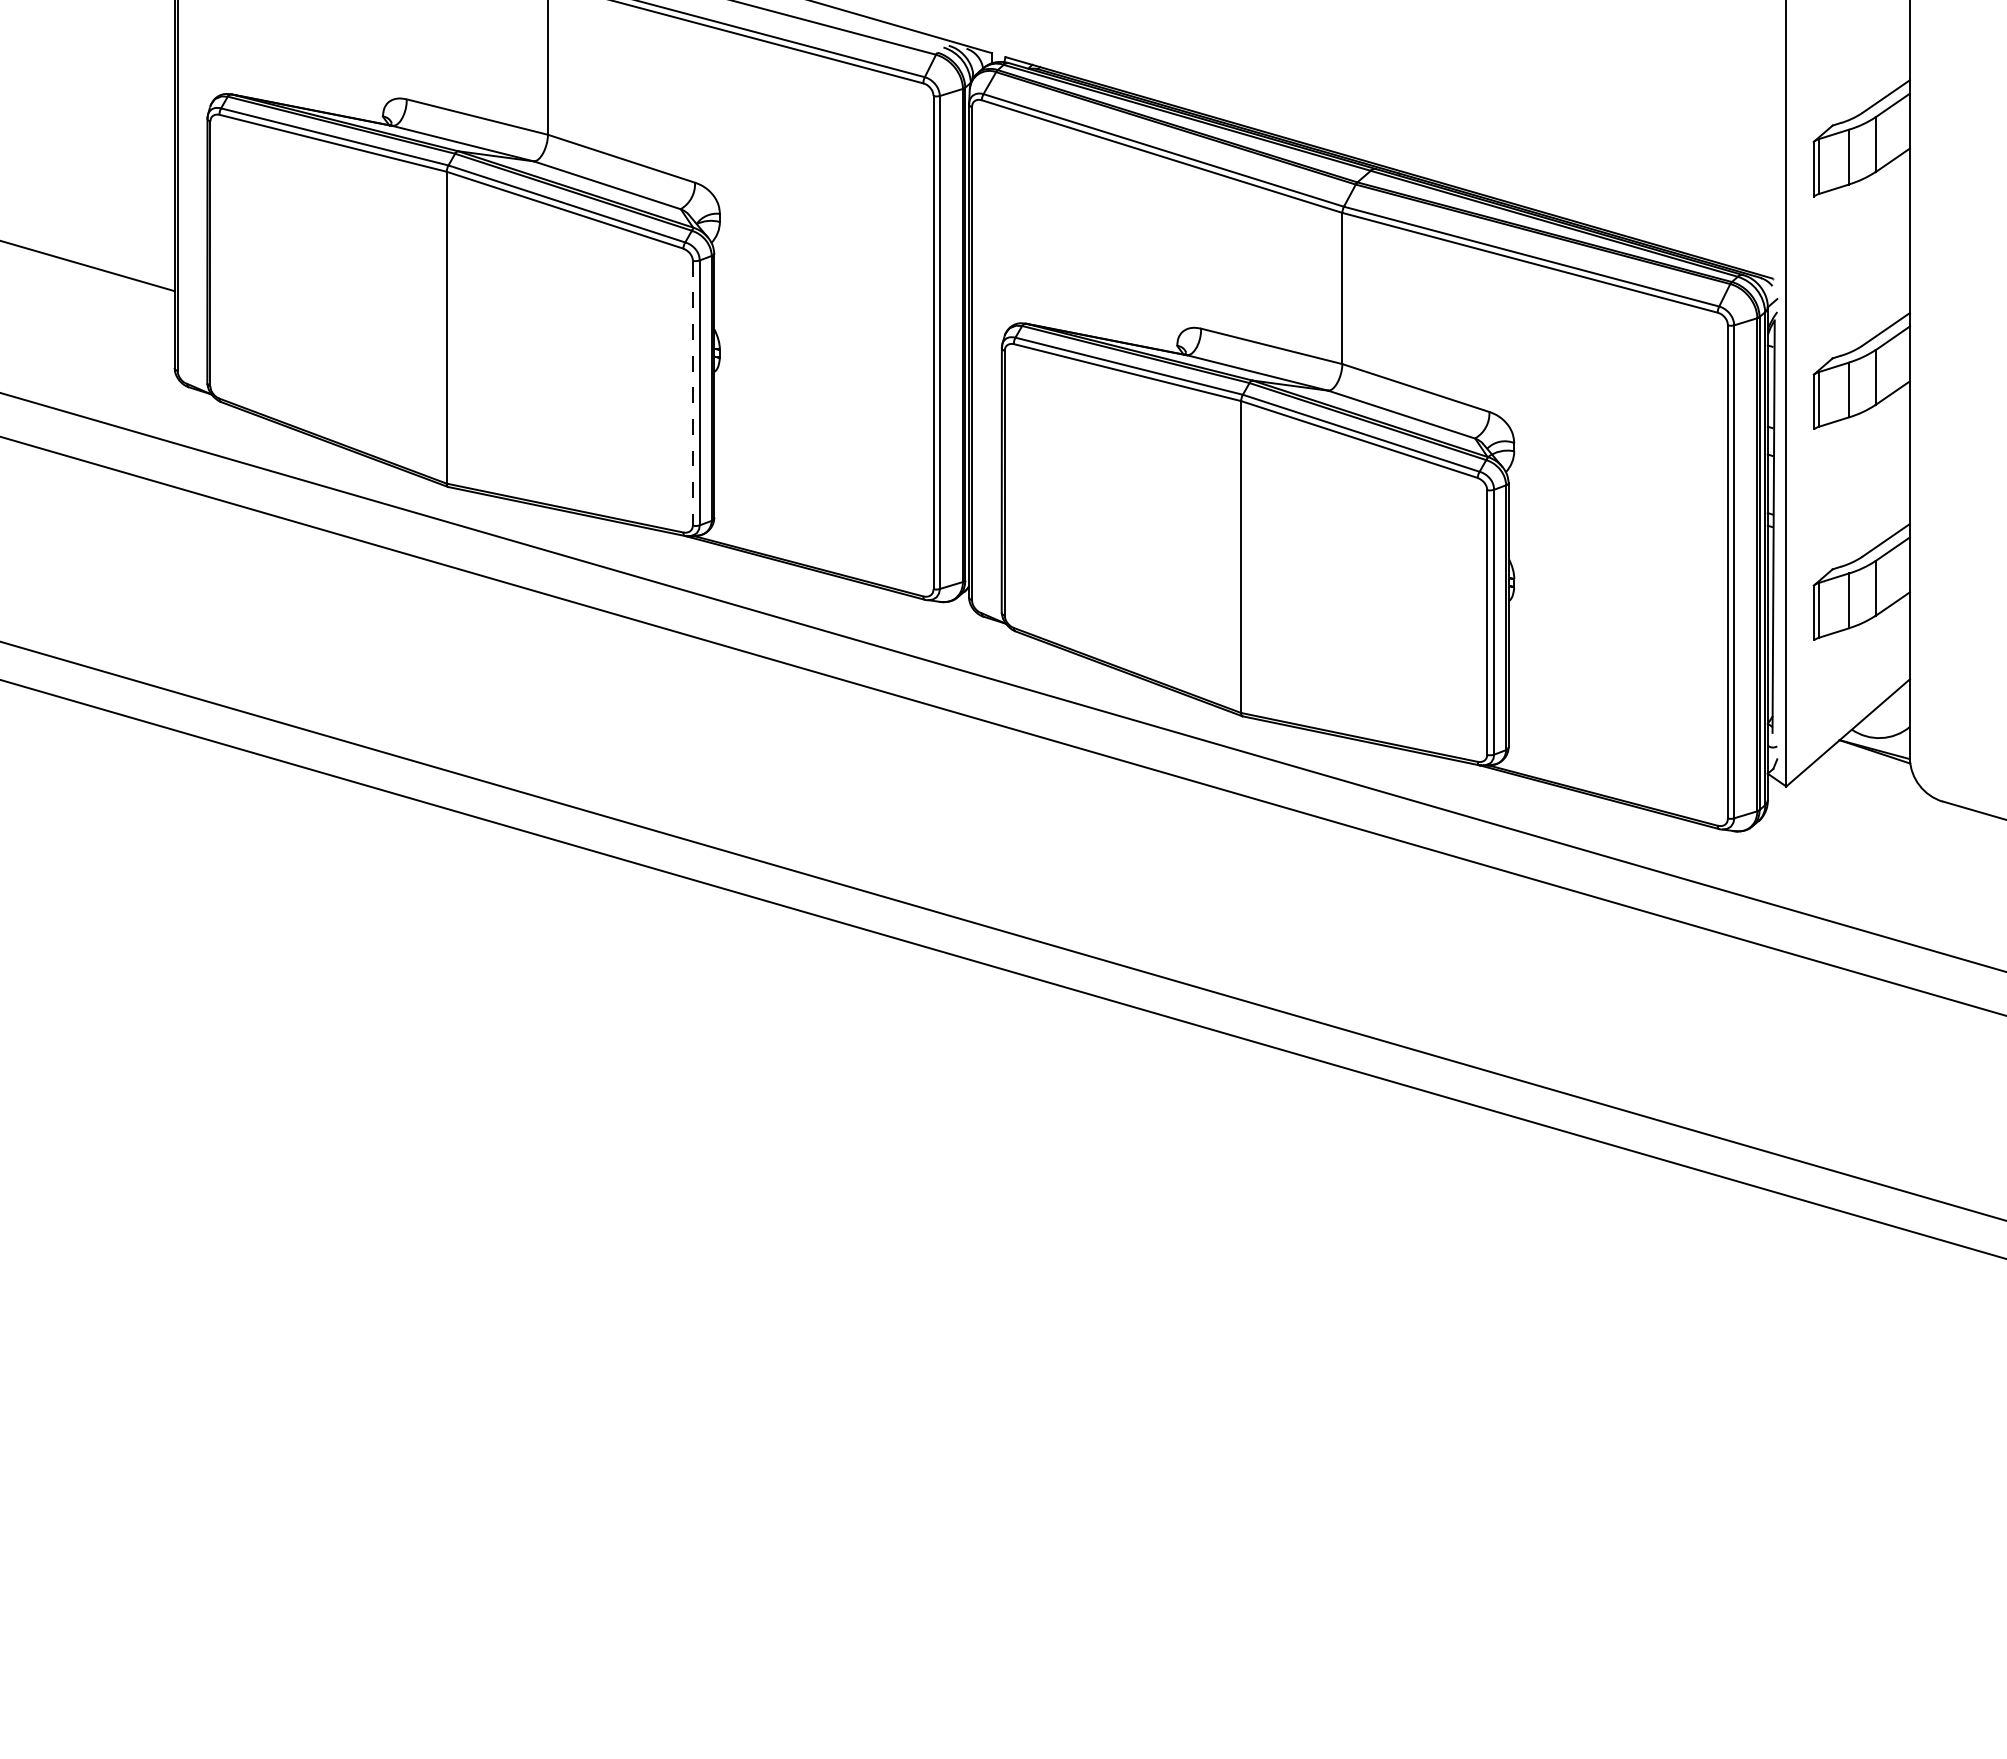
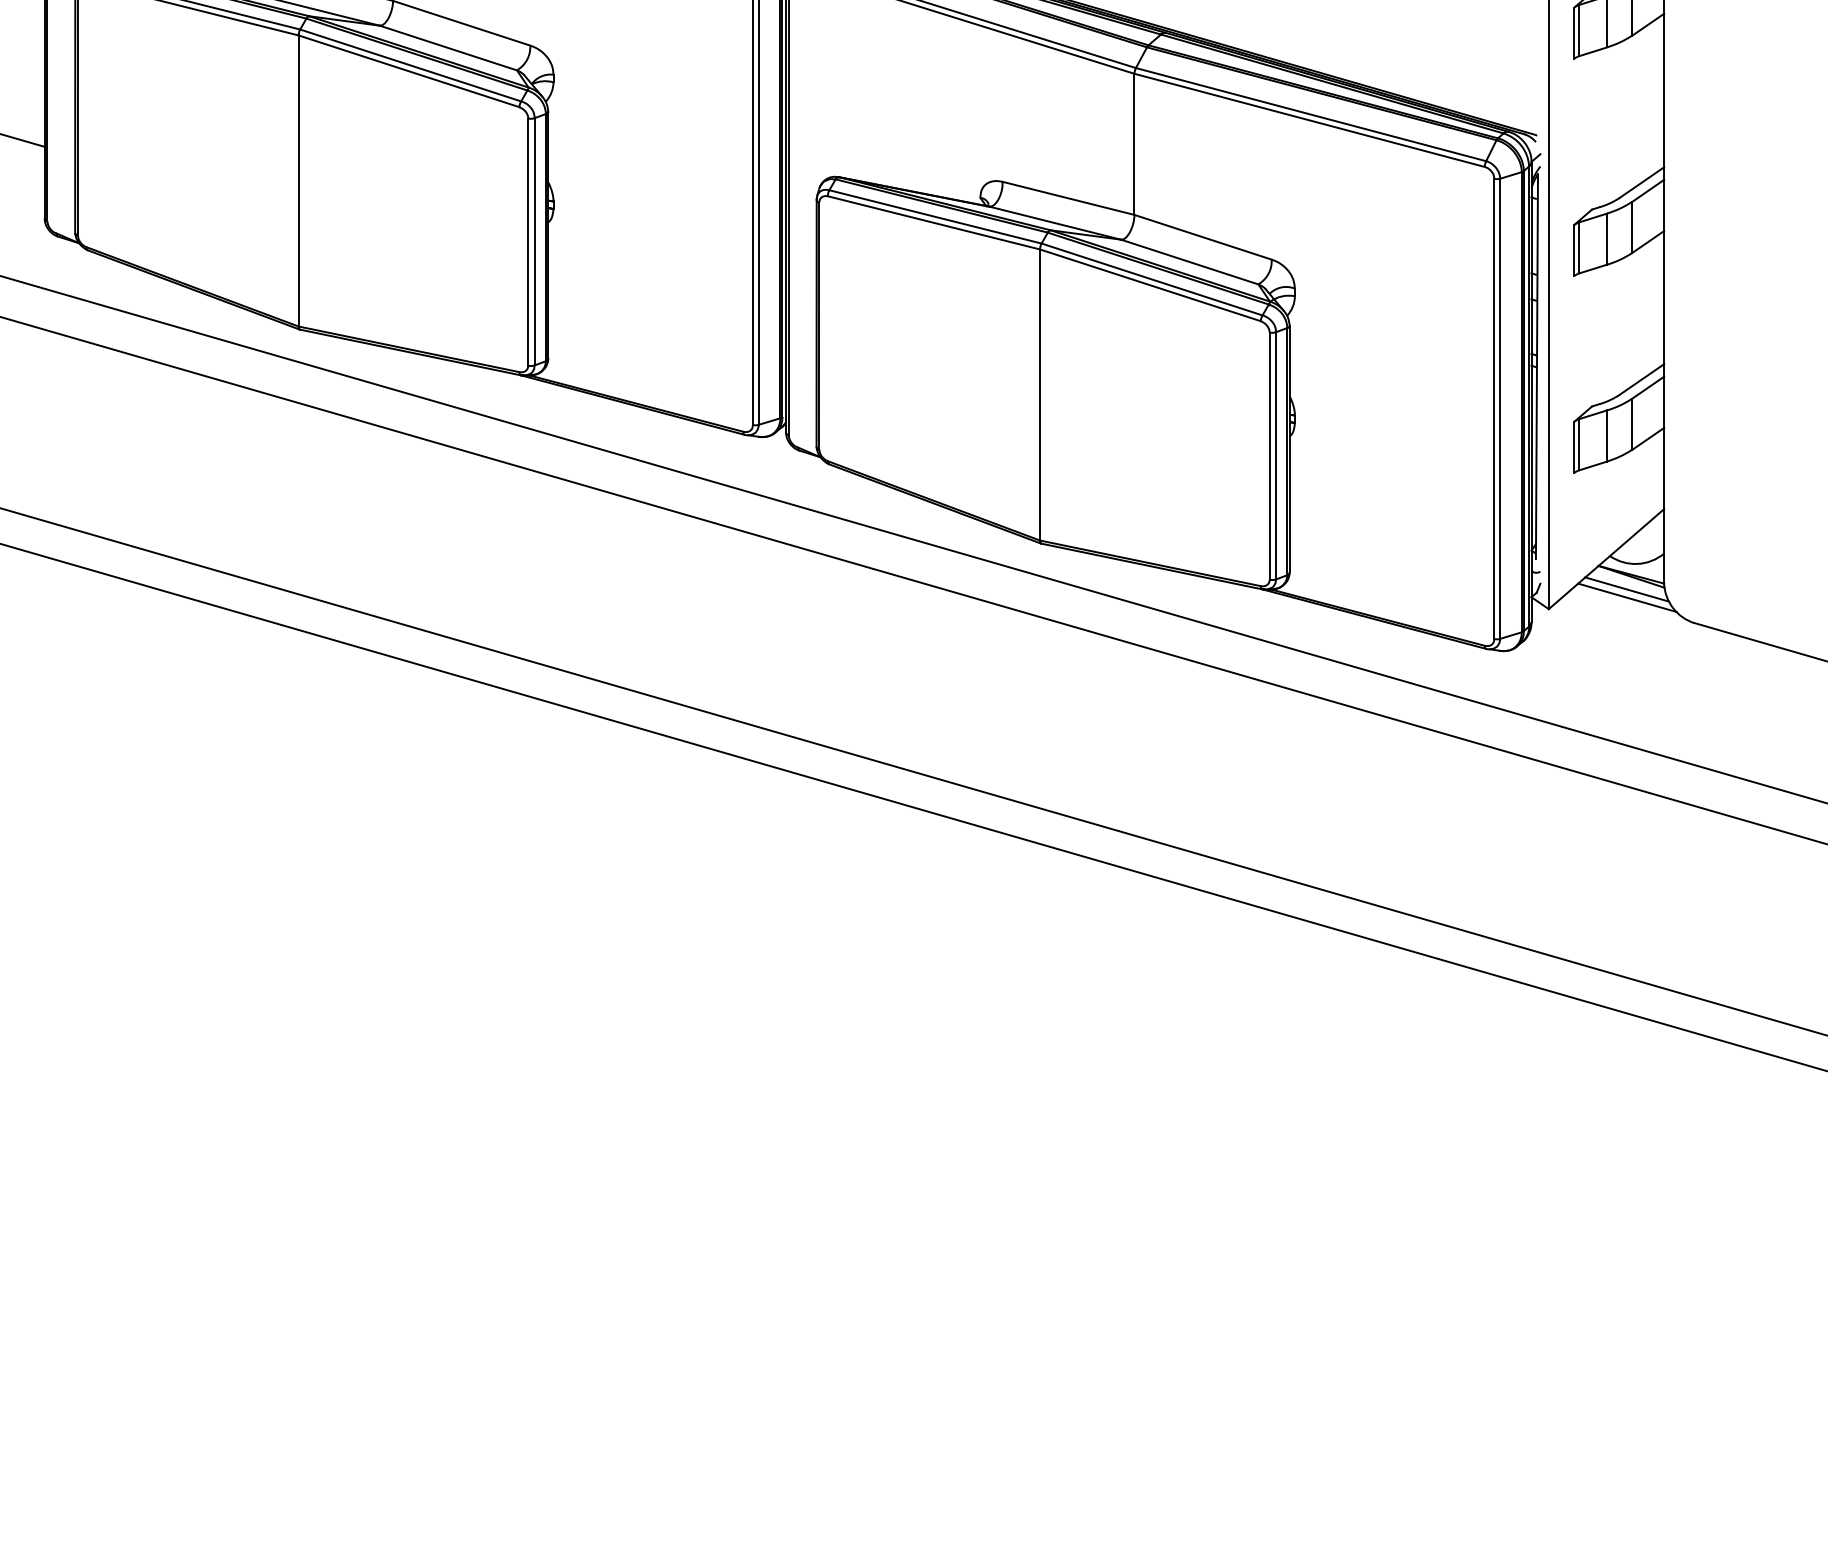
line: (692, 393) -> (527, 242), dashed -> solid
line: (1870, 765) -> (1627, 589), added
line: (1870, 774) -> (1627, 597), added

